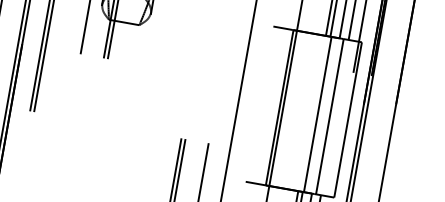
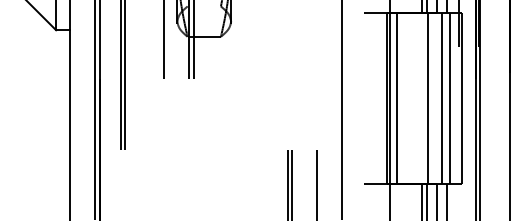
line: (288, 108) -> (396, 97), added
line: (336, 117) -> (449, 97), added

